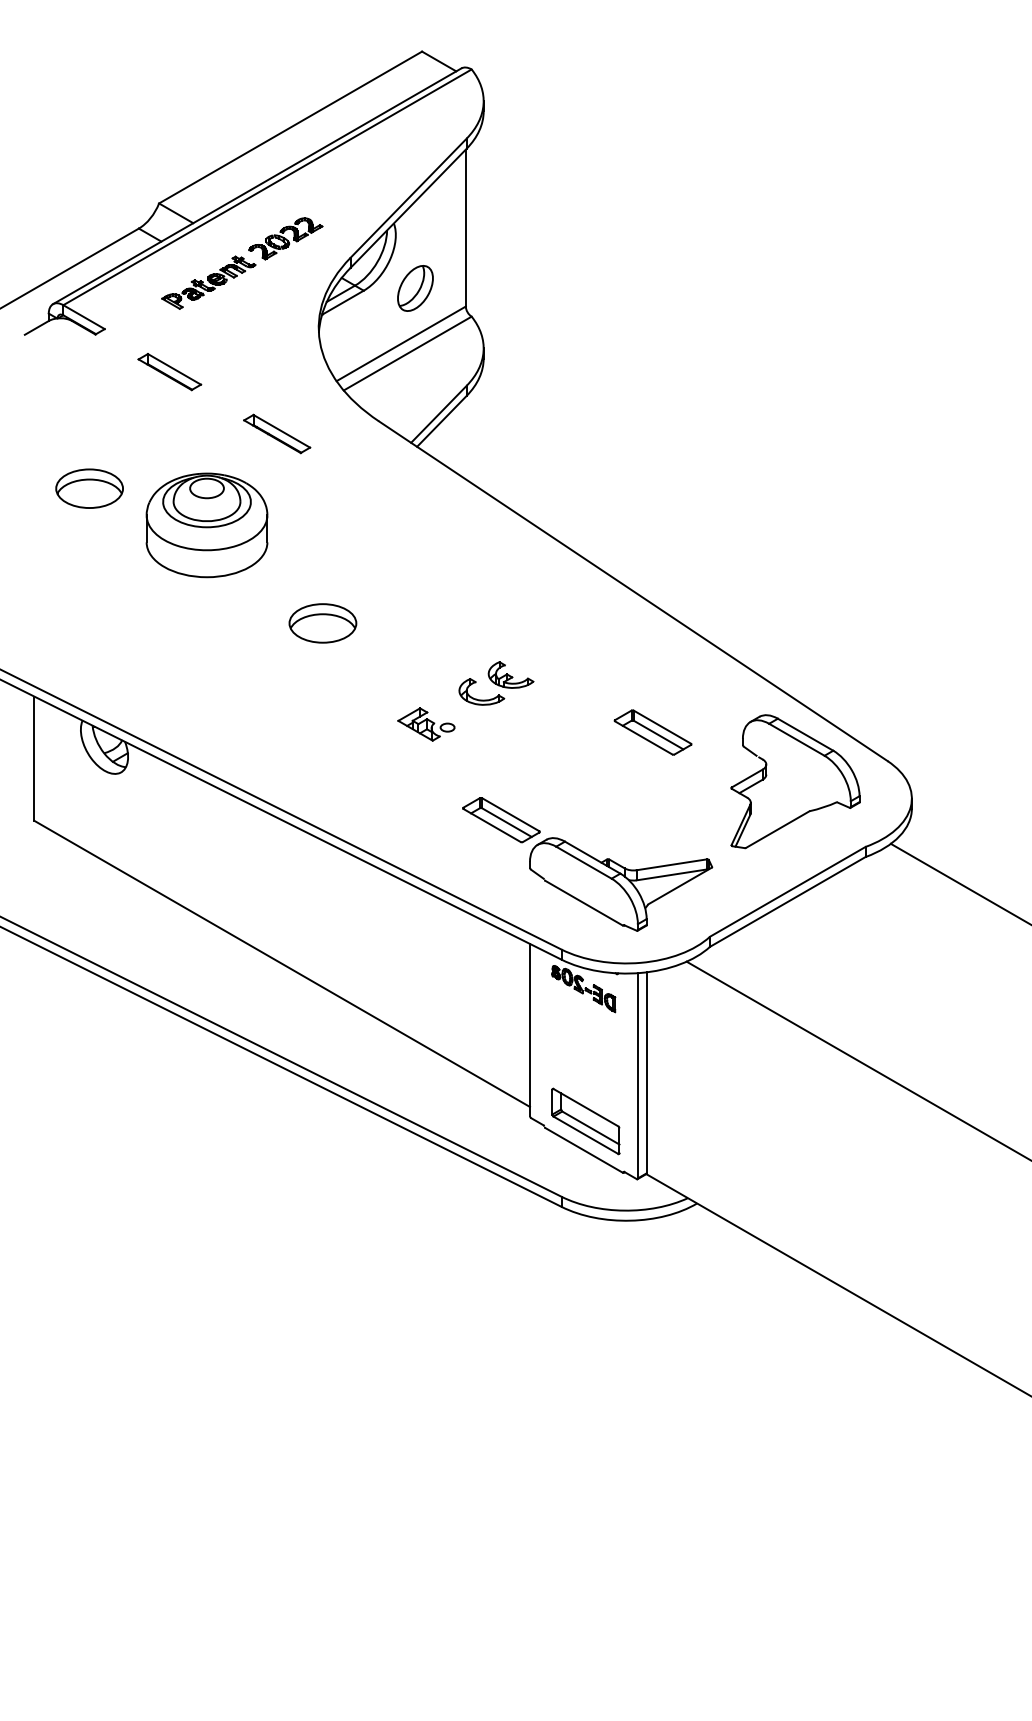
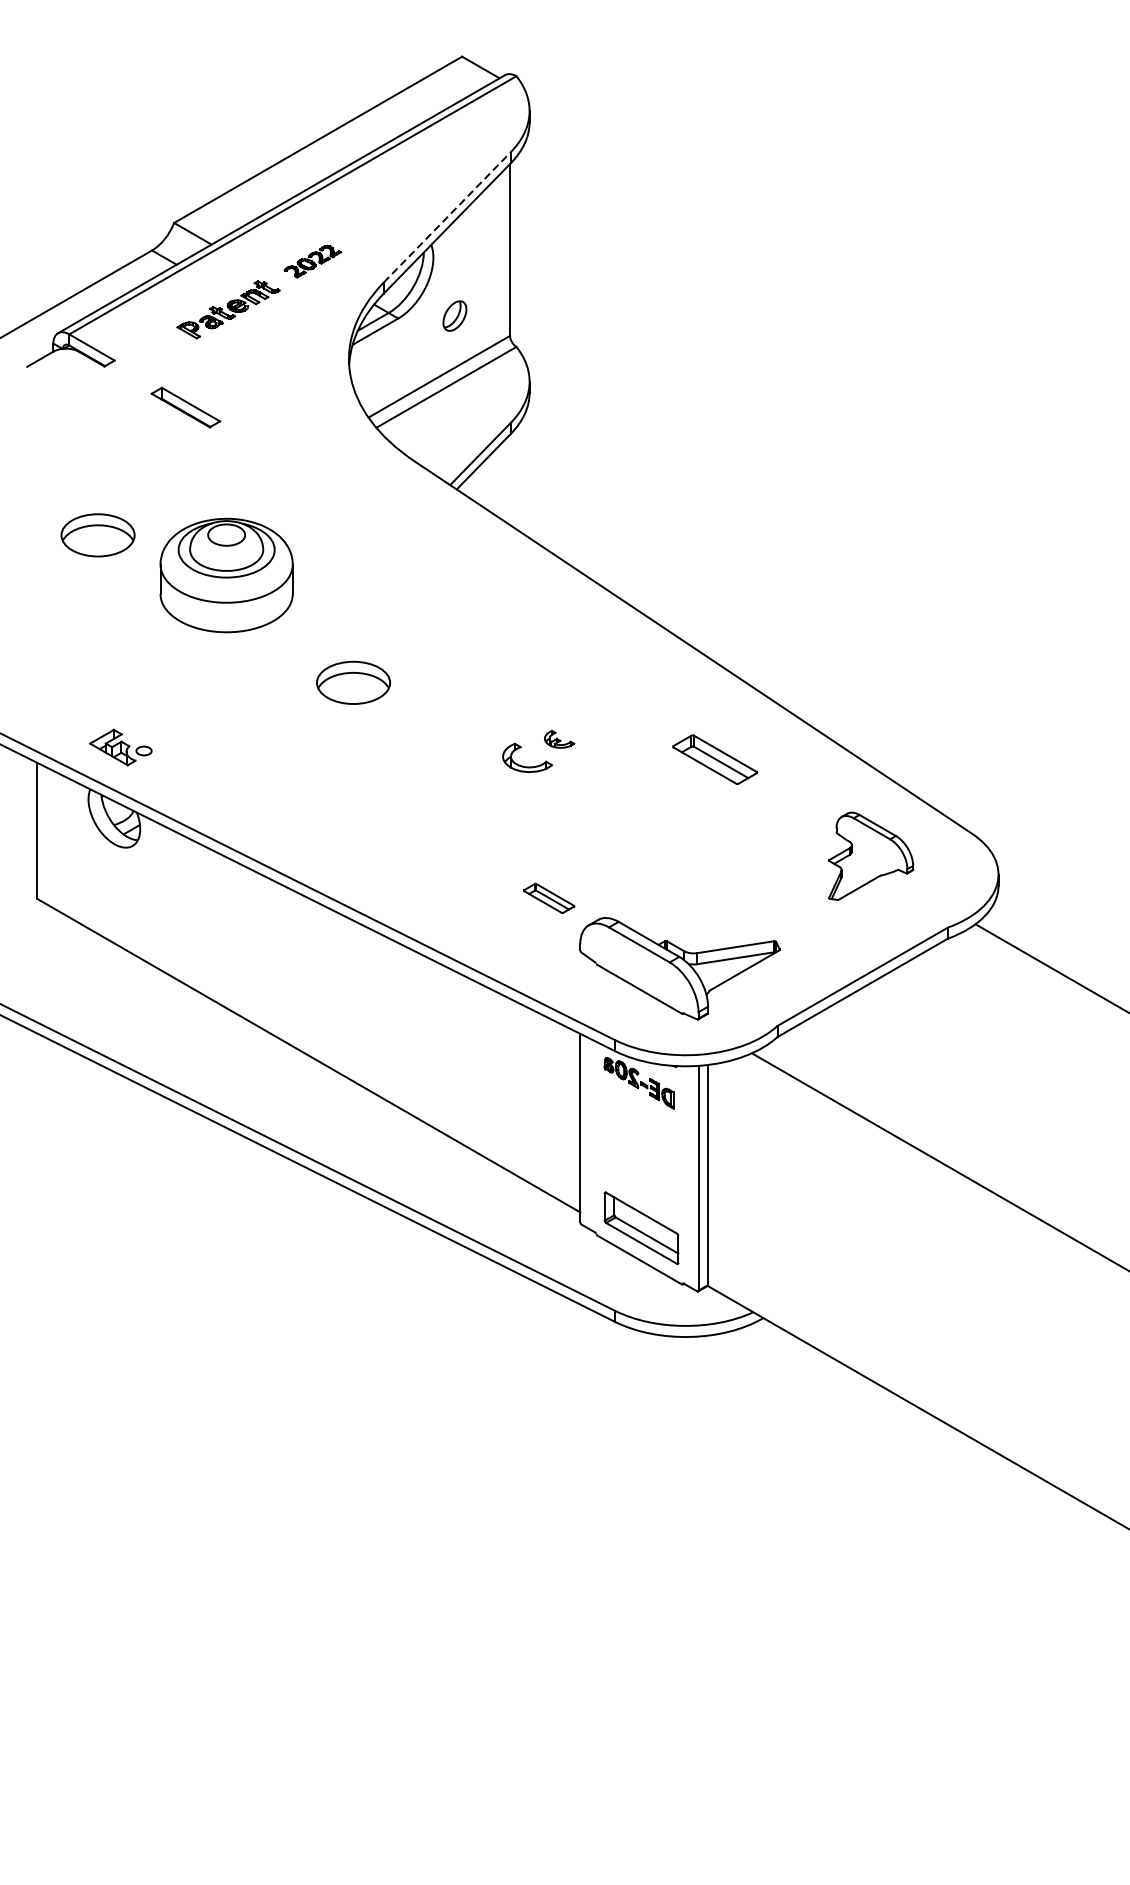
line: (408, 197) -> (447, 216), solid -> dashed
part: (285, 238) -> (312, 261), size x0.7
part: (415, 288) -> (454, 316), size x0.6
part: (277, 433) -> (303, 474), removed
part: (510, 674) -> (558, 738), size x0.6
part: (426, 724) -> (120, 747), moved
part: (652, 732) -> (714, 759), moved
part: (795, 781) -> (871, 855), size x0.6
part: (501, 820) -> (549, 898), size x0.6

